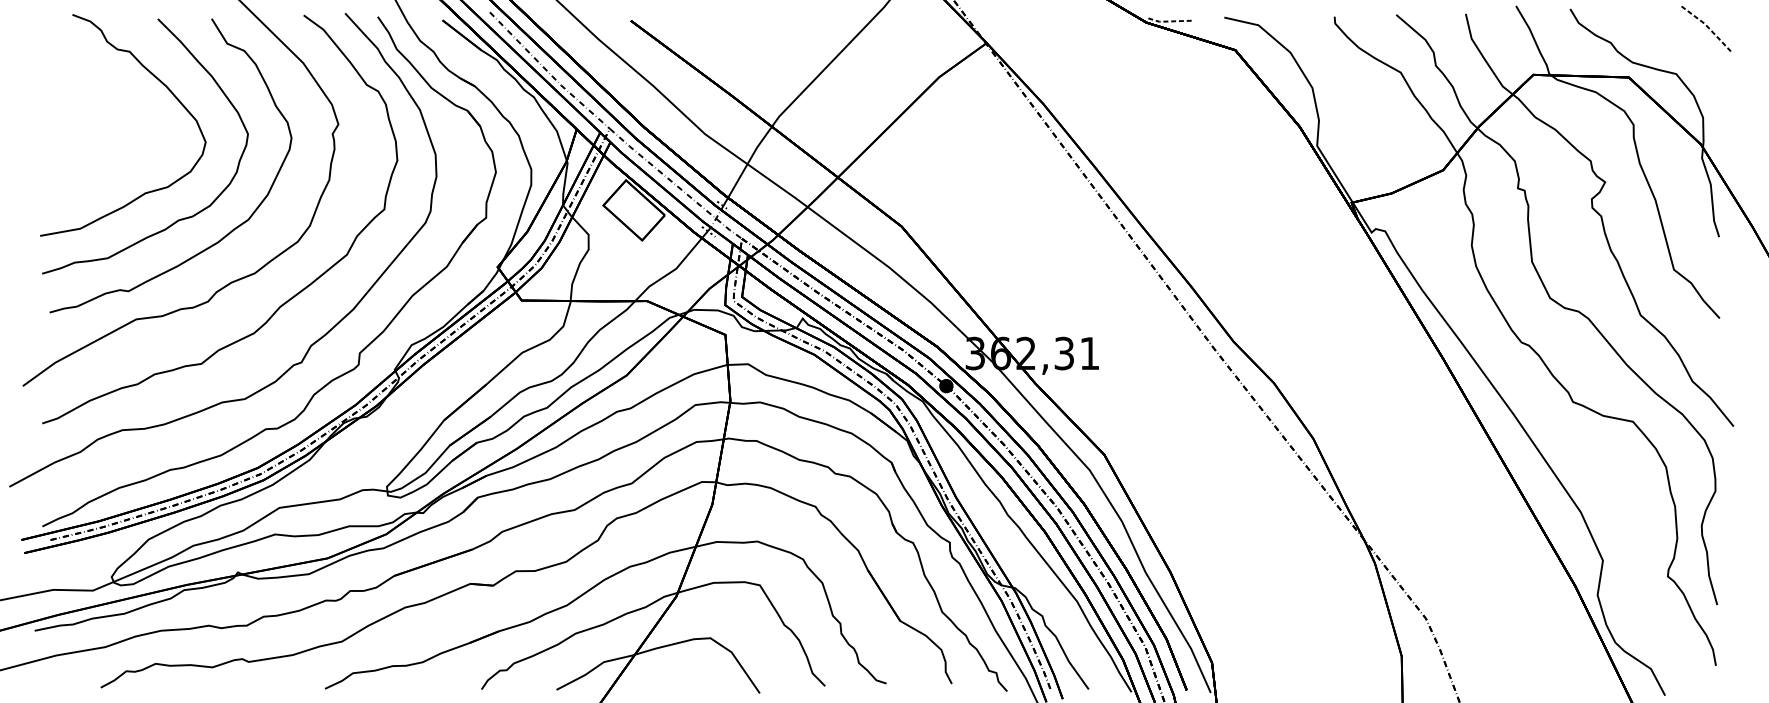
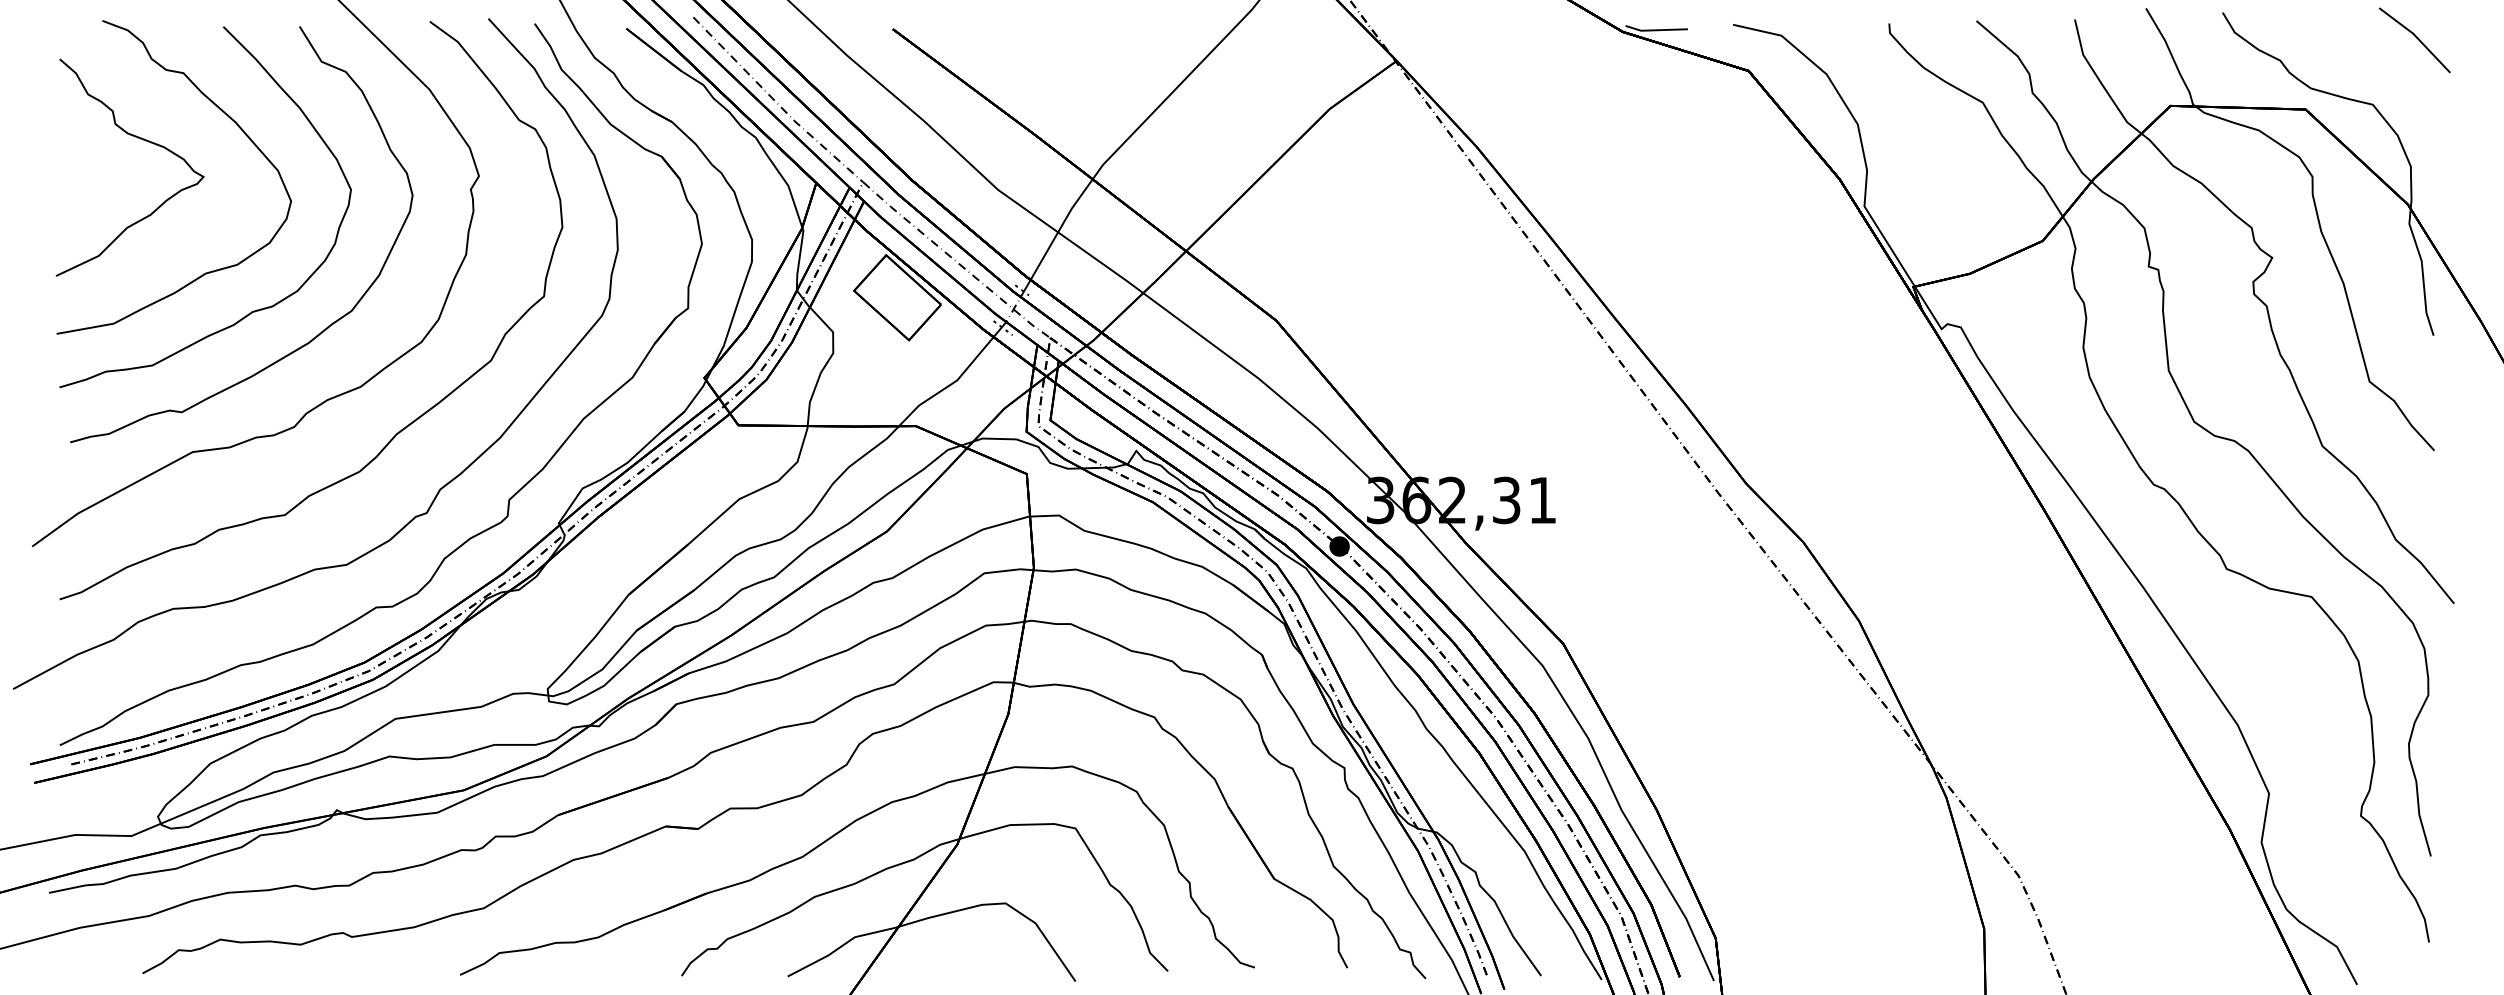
line: (1170, 21) -> (1656, 30), dashed -> solid
line: (1707, 26) -> (2416, 37), dashed -> solid
curve: (97, 97) -> (137, 138), added

